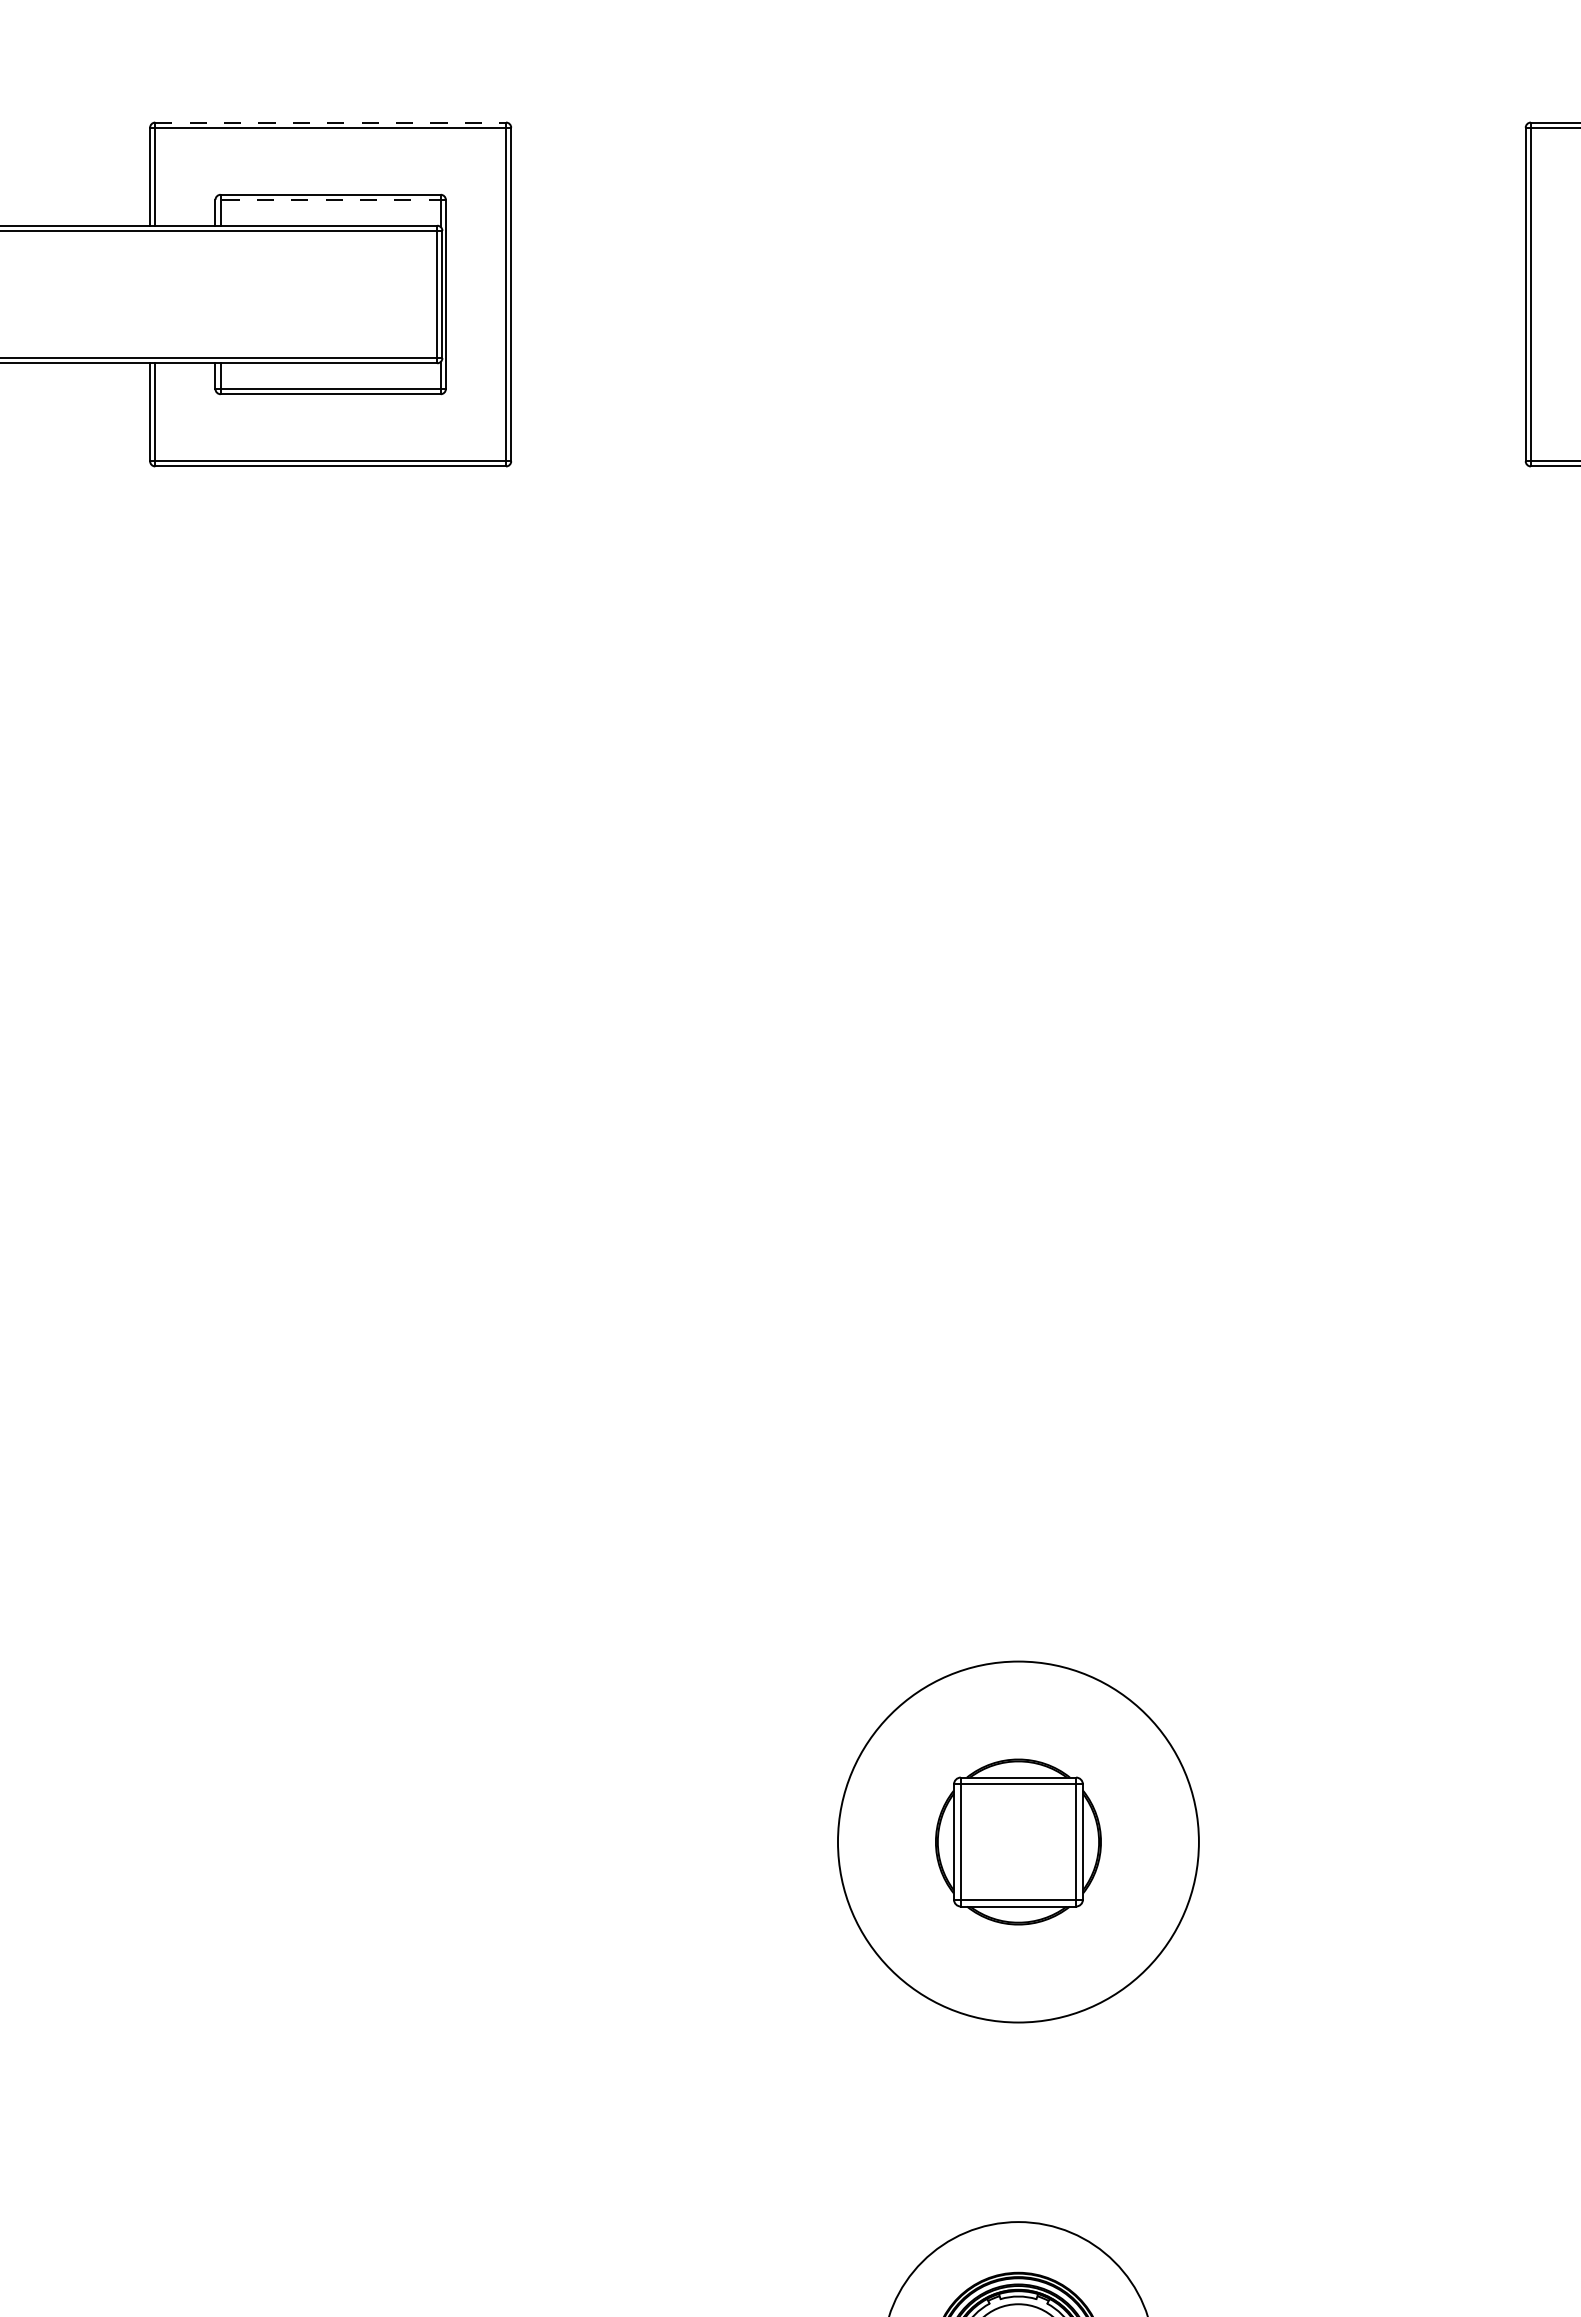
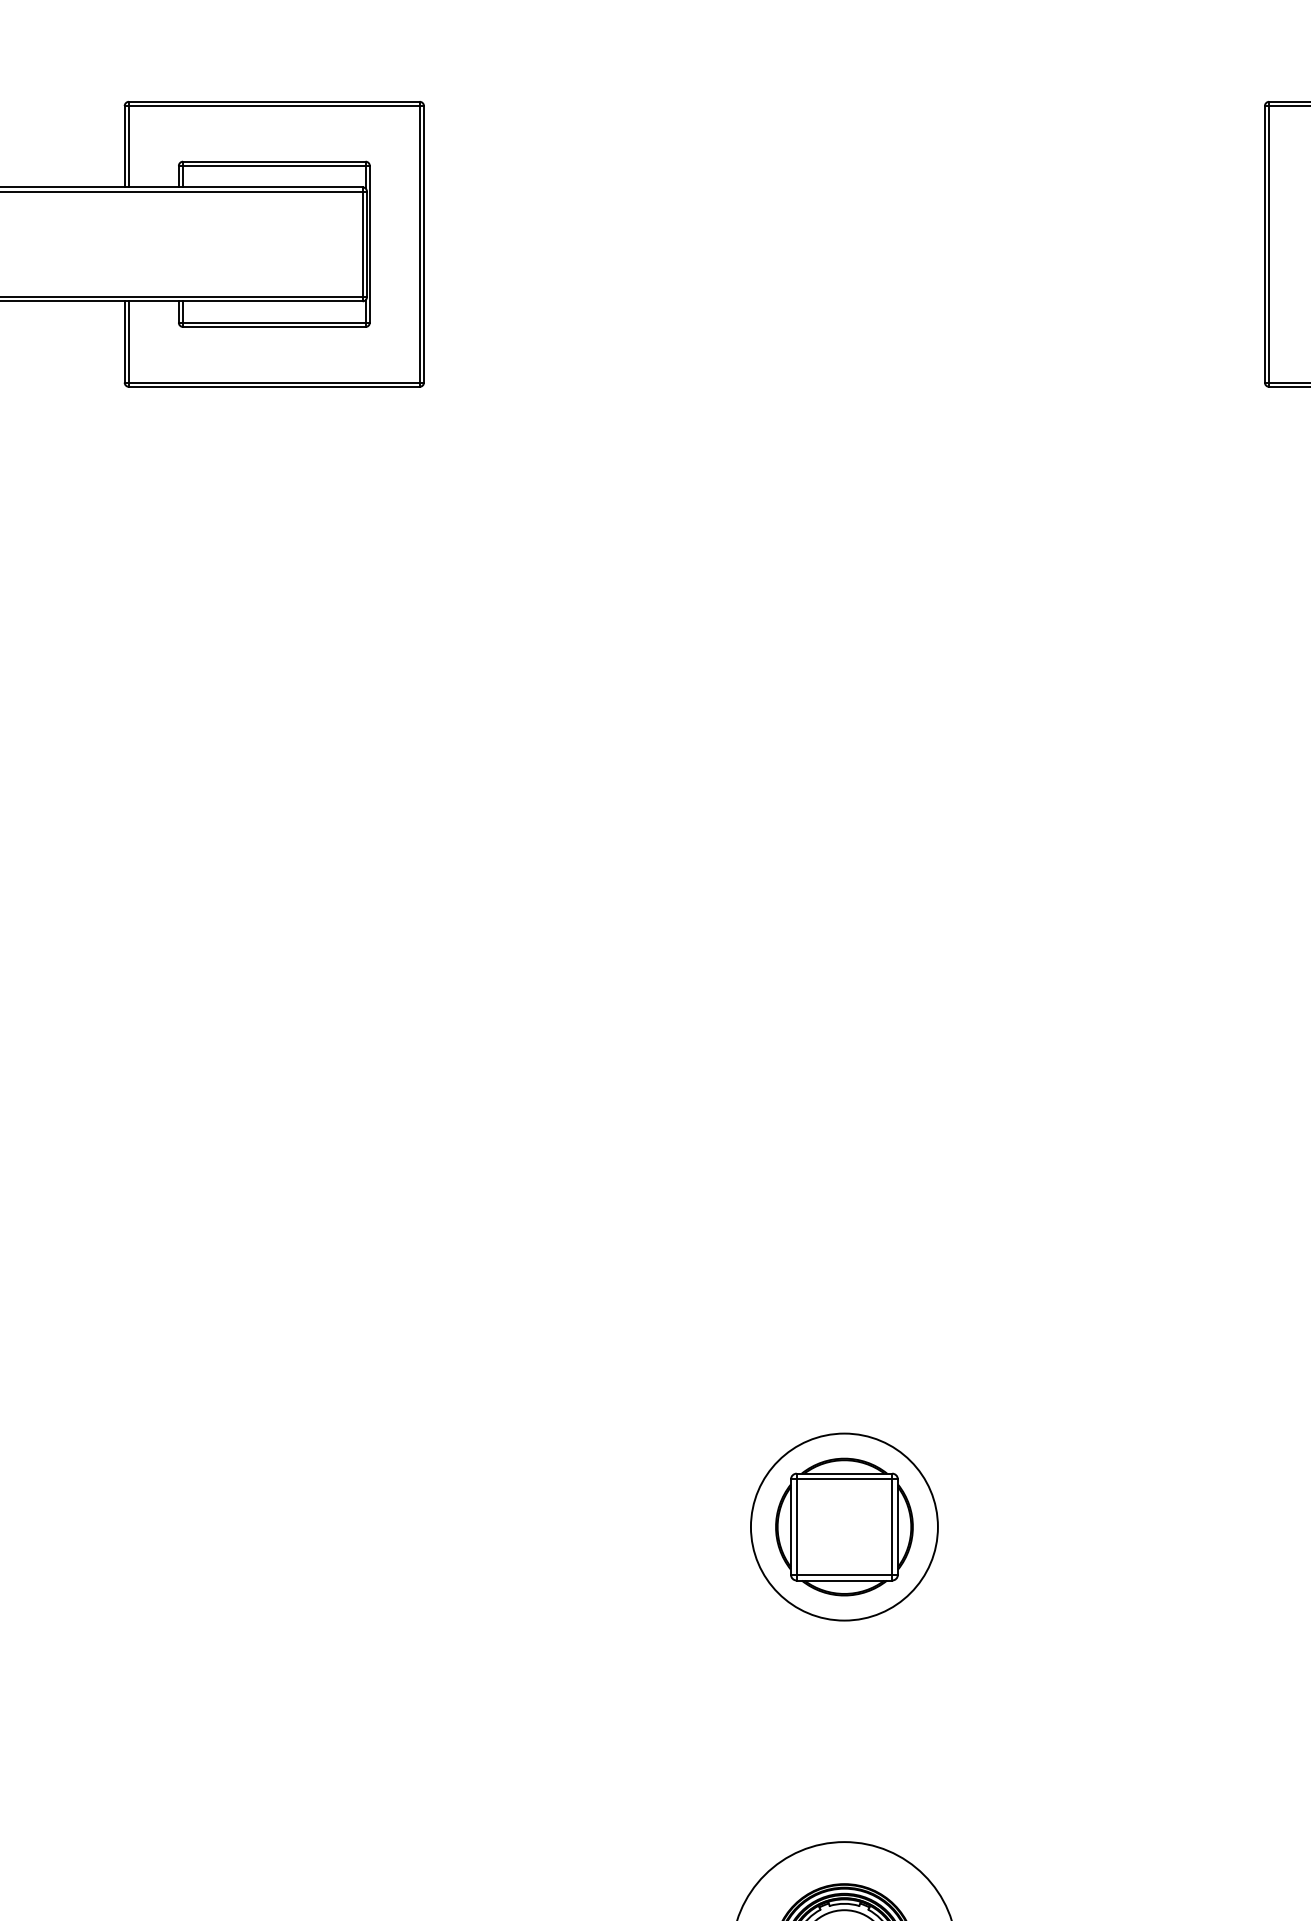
line: (331, 122) -> (275, 101), dashed -> solid
line: (330, 199) -> (274, 165), dashed -> solid
circle: (1018, 1841) -> (844, 1526), size x0.62

